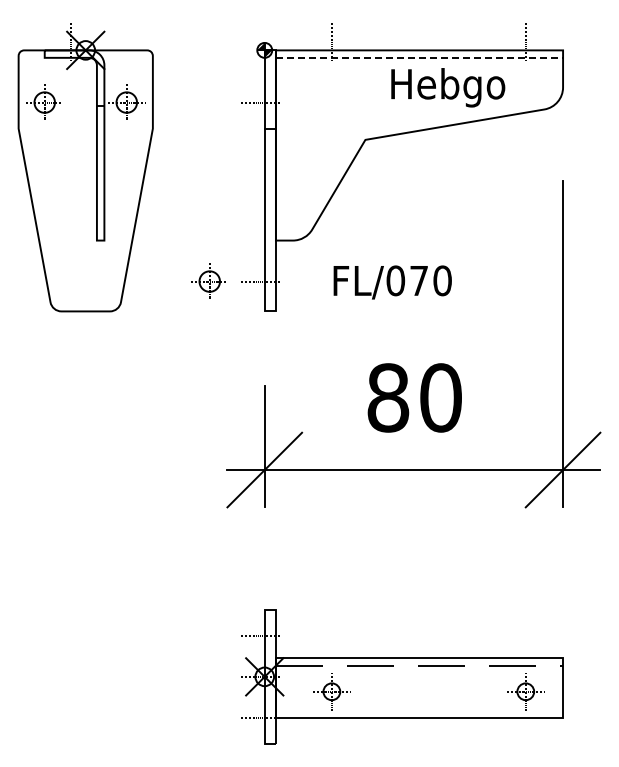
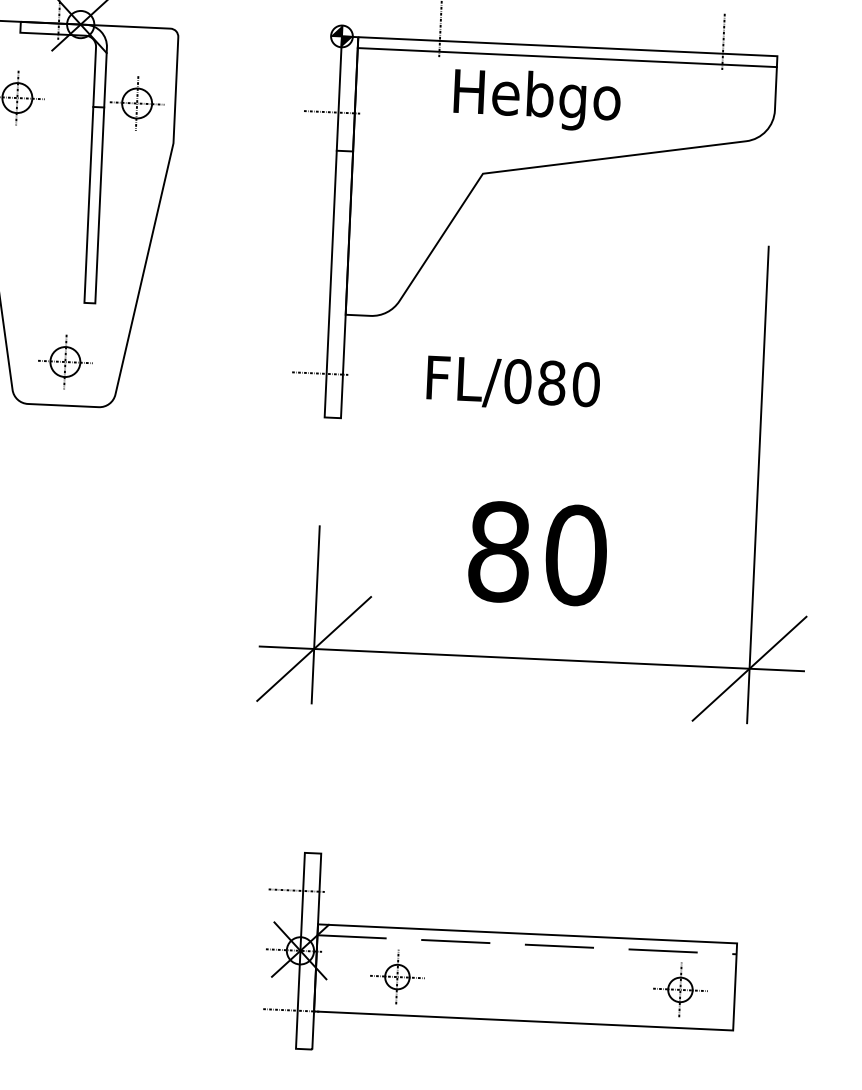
line: (419, 57) -> (567, 57), dashed -> solid
text: (448, 87) -> (537, 99), moved
part: (208, 280) -> (63, 360), moved
text: (419, 280) -> (552, 382), FL/070 -> FL/080

